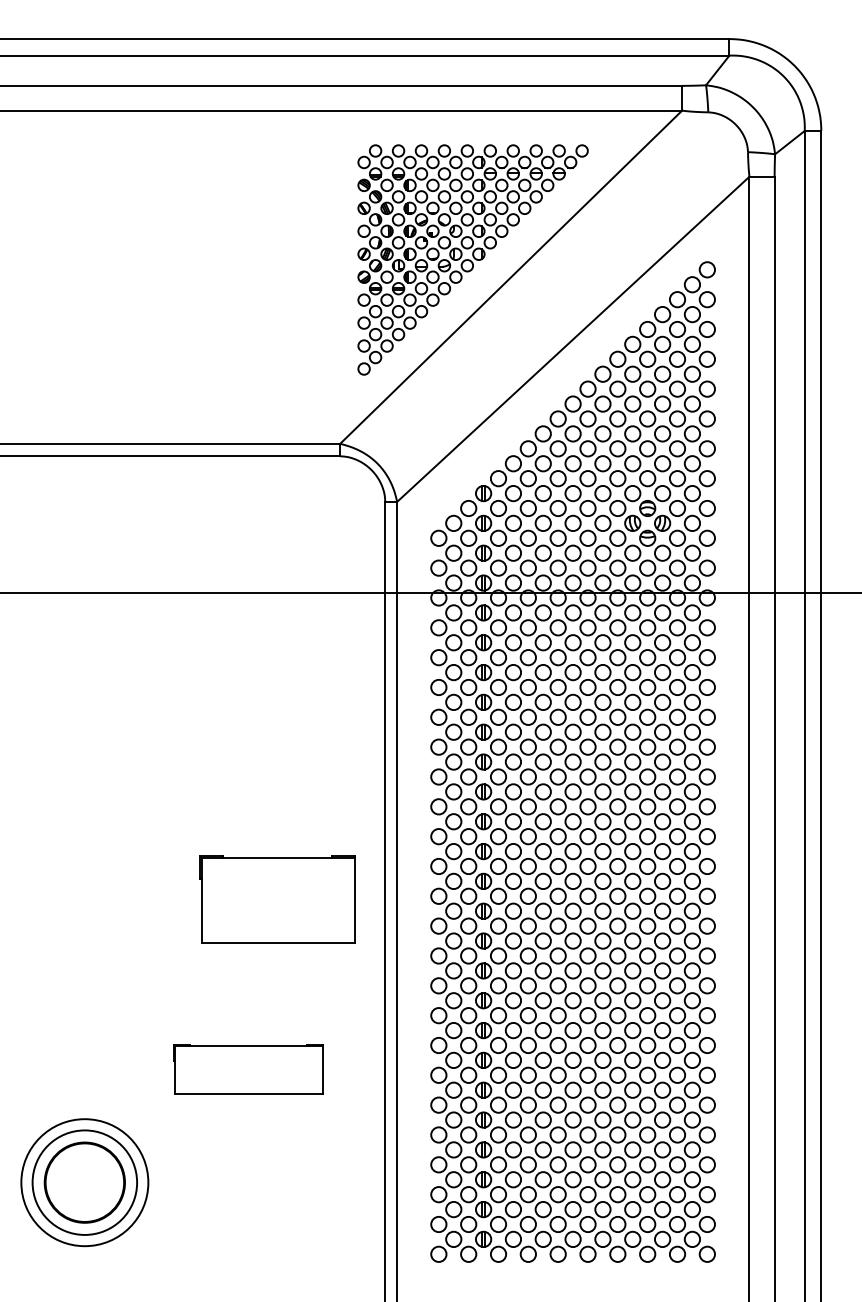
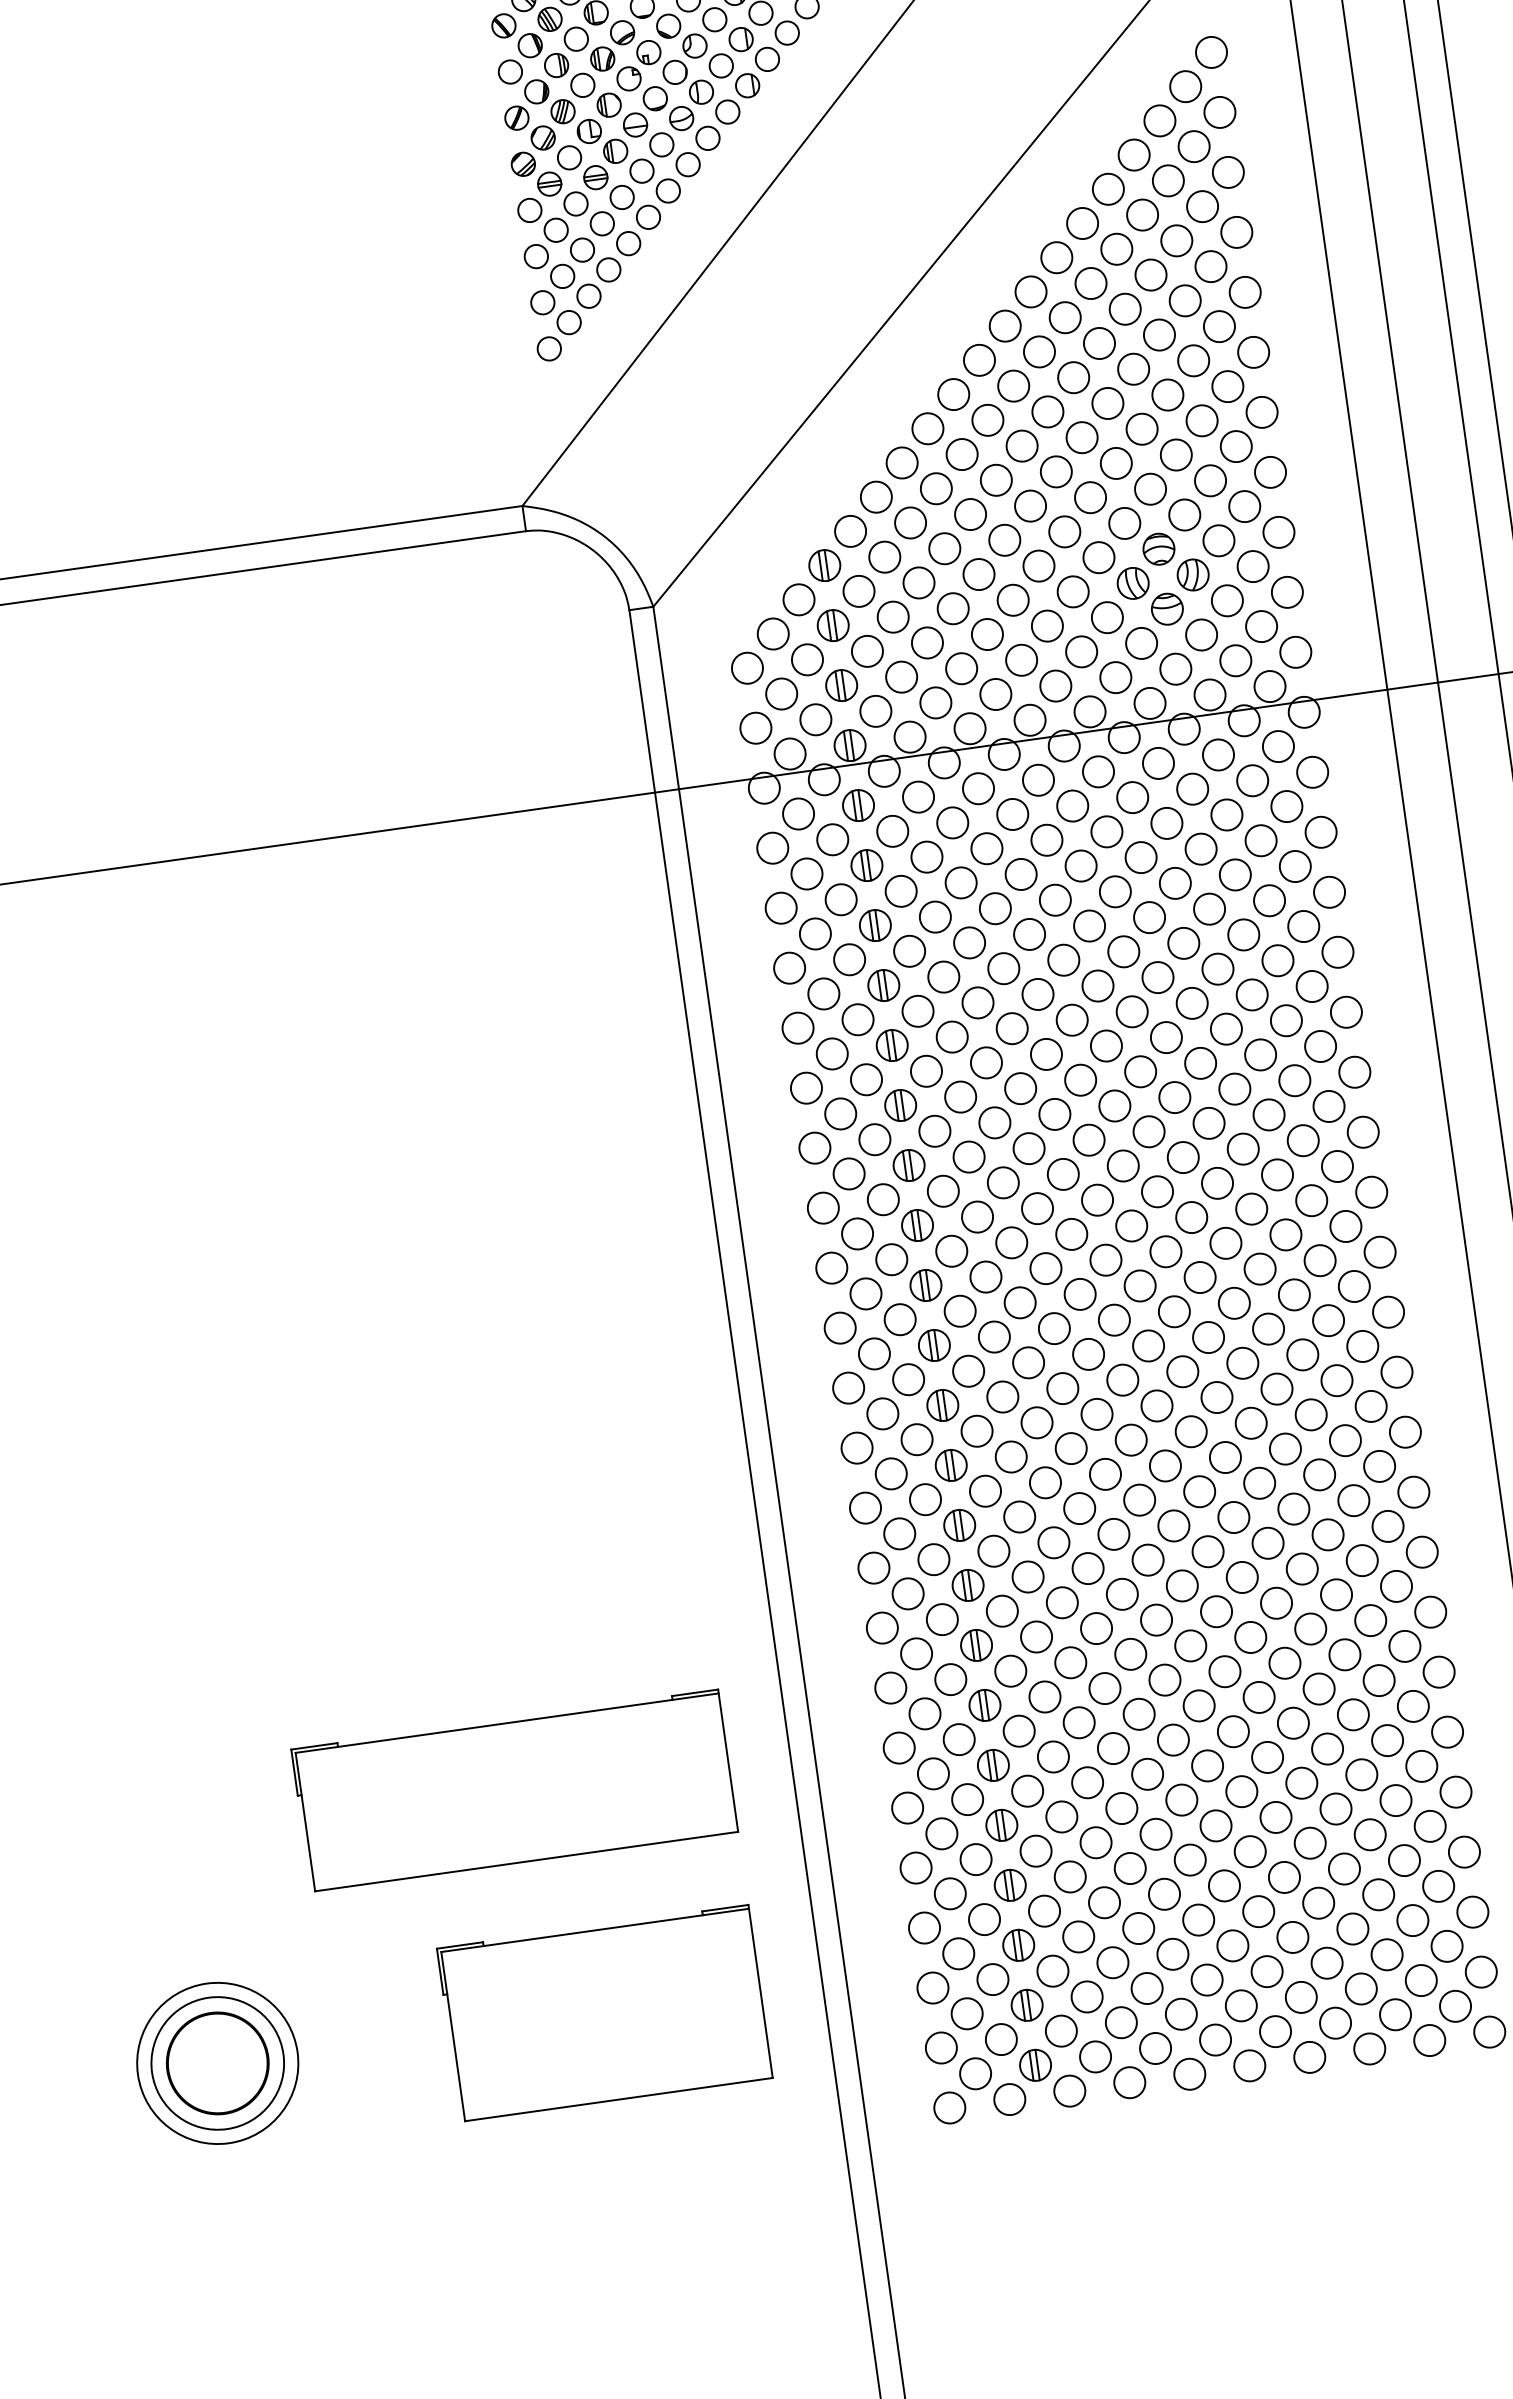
part: (277, 899) -> (605, 2013), moved
part: (248, 1069) -> (514, 1790), size x1.43
part: (84, 1181) -> (216, 2061), size x0.62

